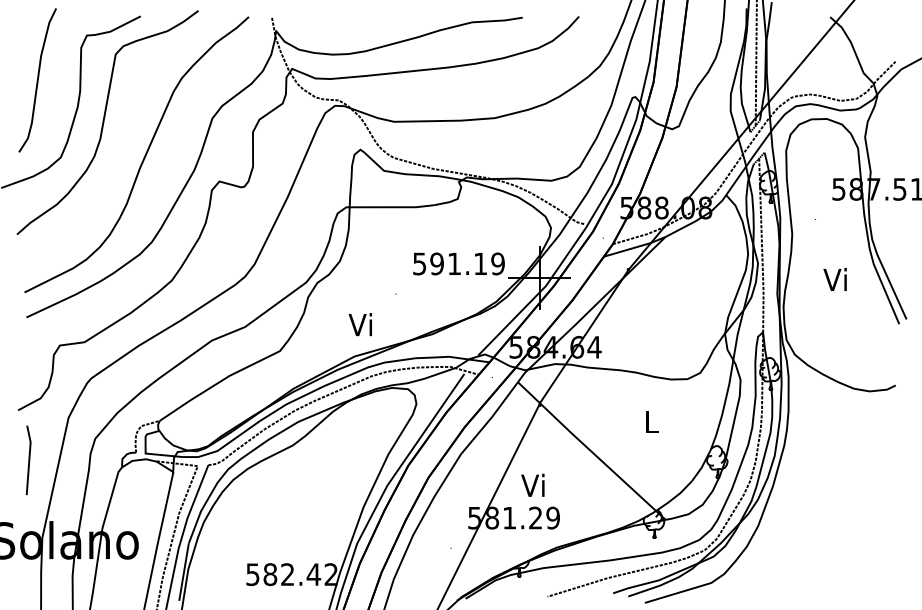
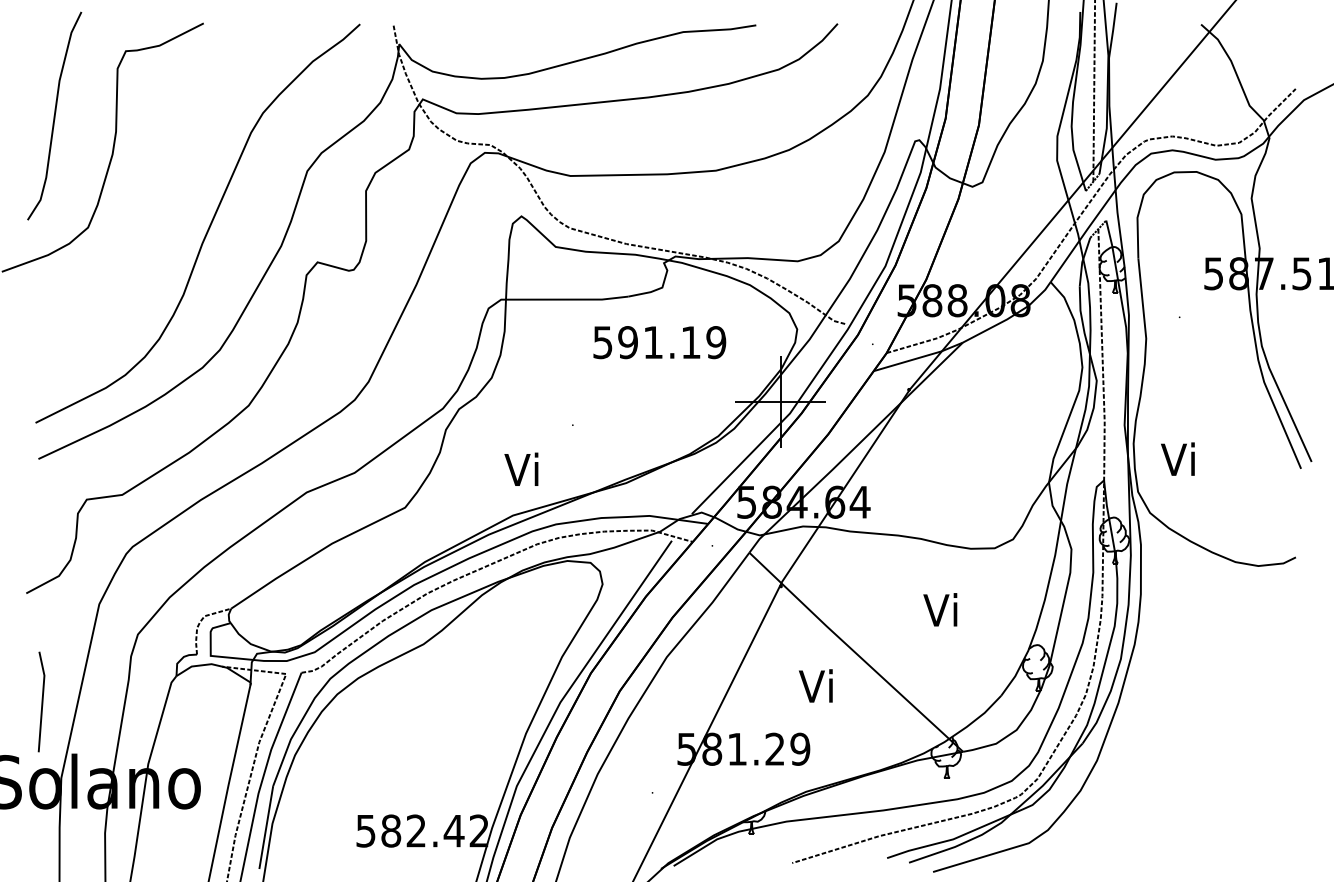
curve: (104, 122) -> (151, 176), removed
text: (458, 263) -> (659, 341), moved
text: (834, 279) -> (1176, 459), moved
text: (649, 421) -> (939, 609), L -> Vi
line: (28, 460) -> (41, 702), moved
text: (532, 484) -> (815, 684), moved

